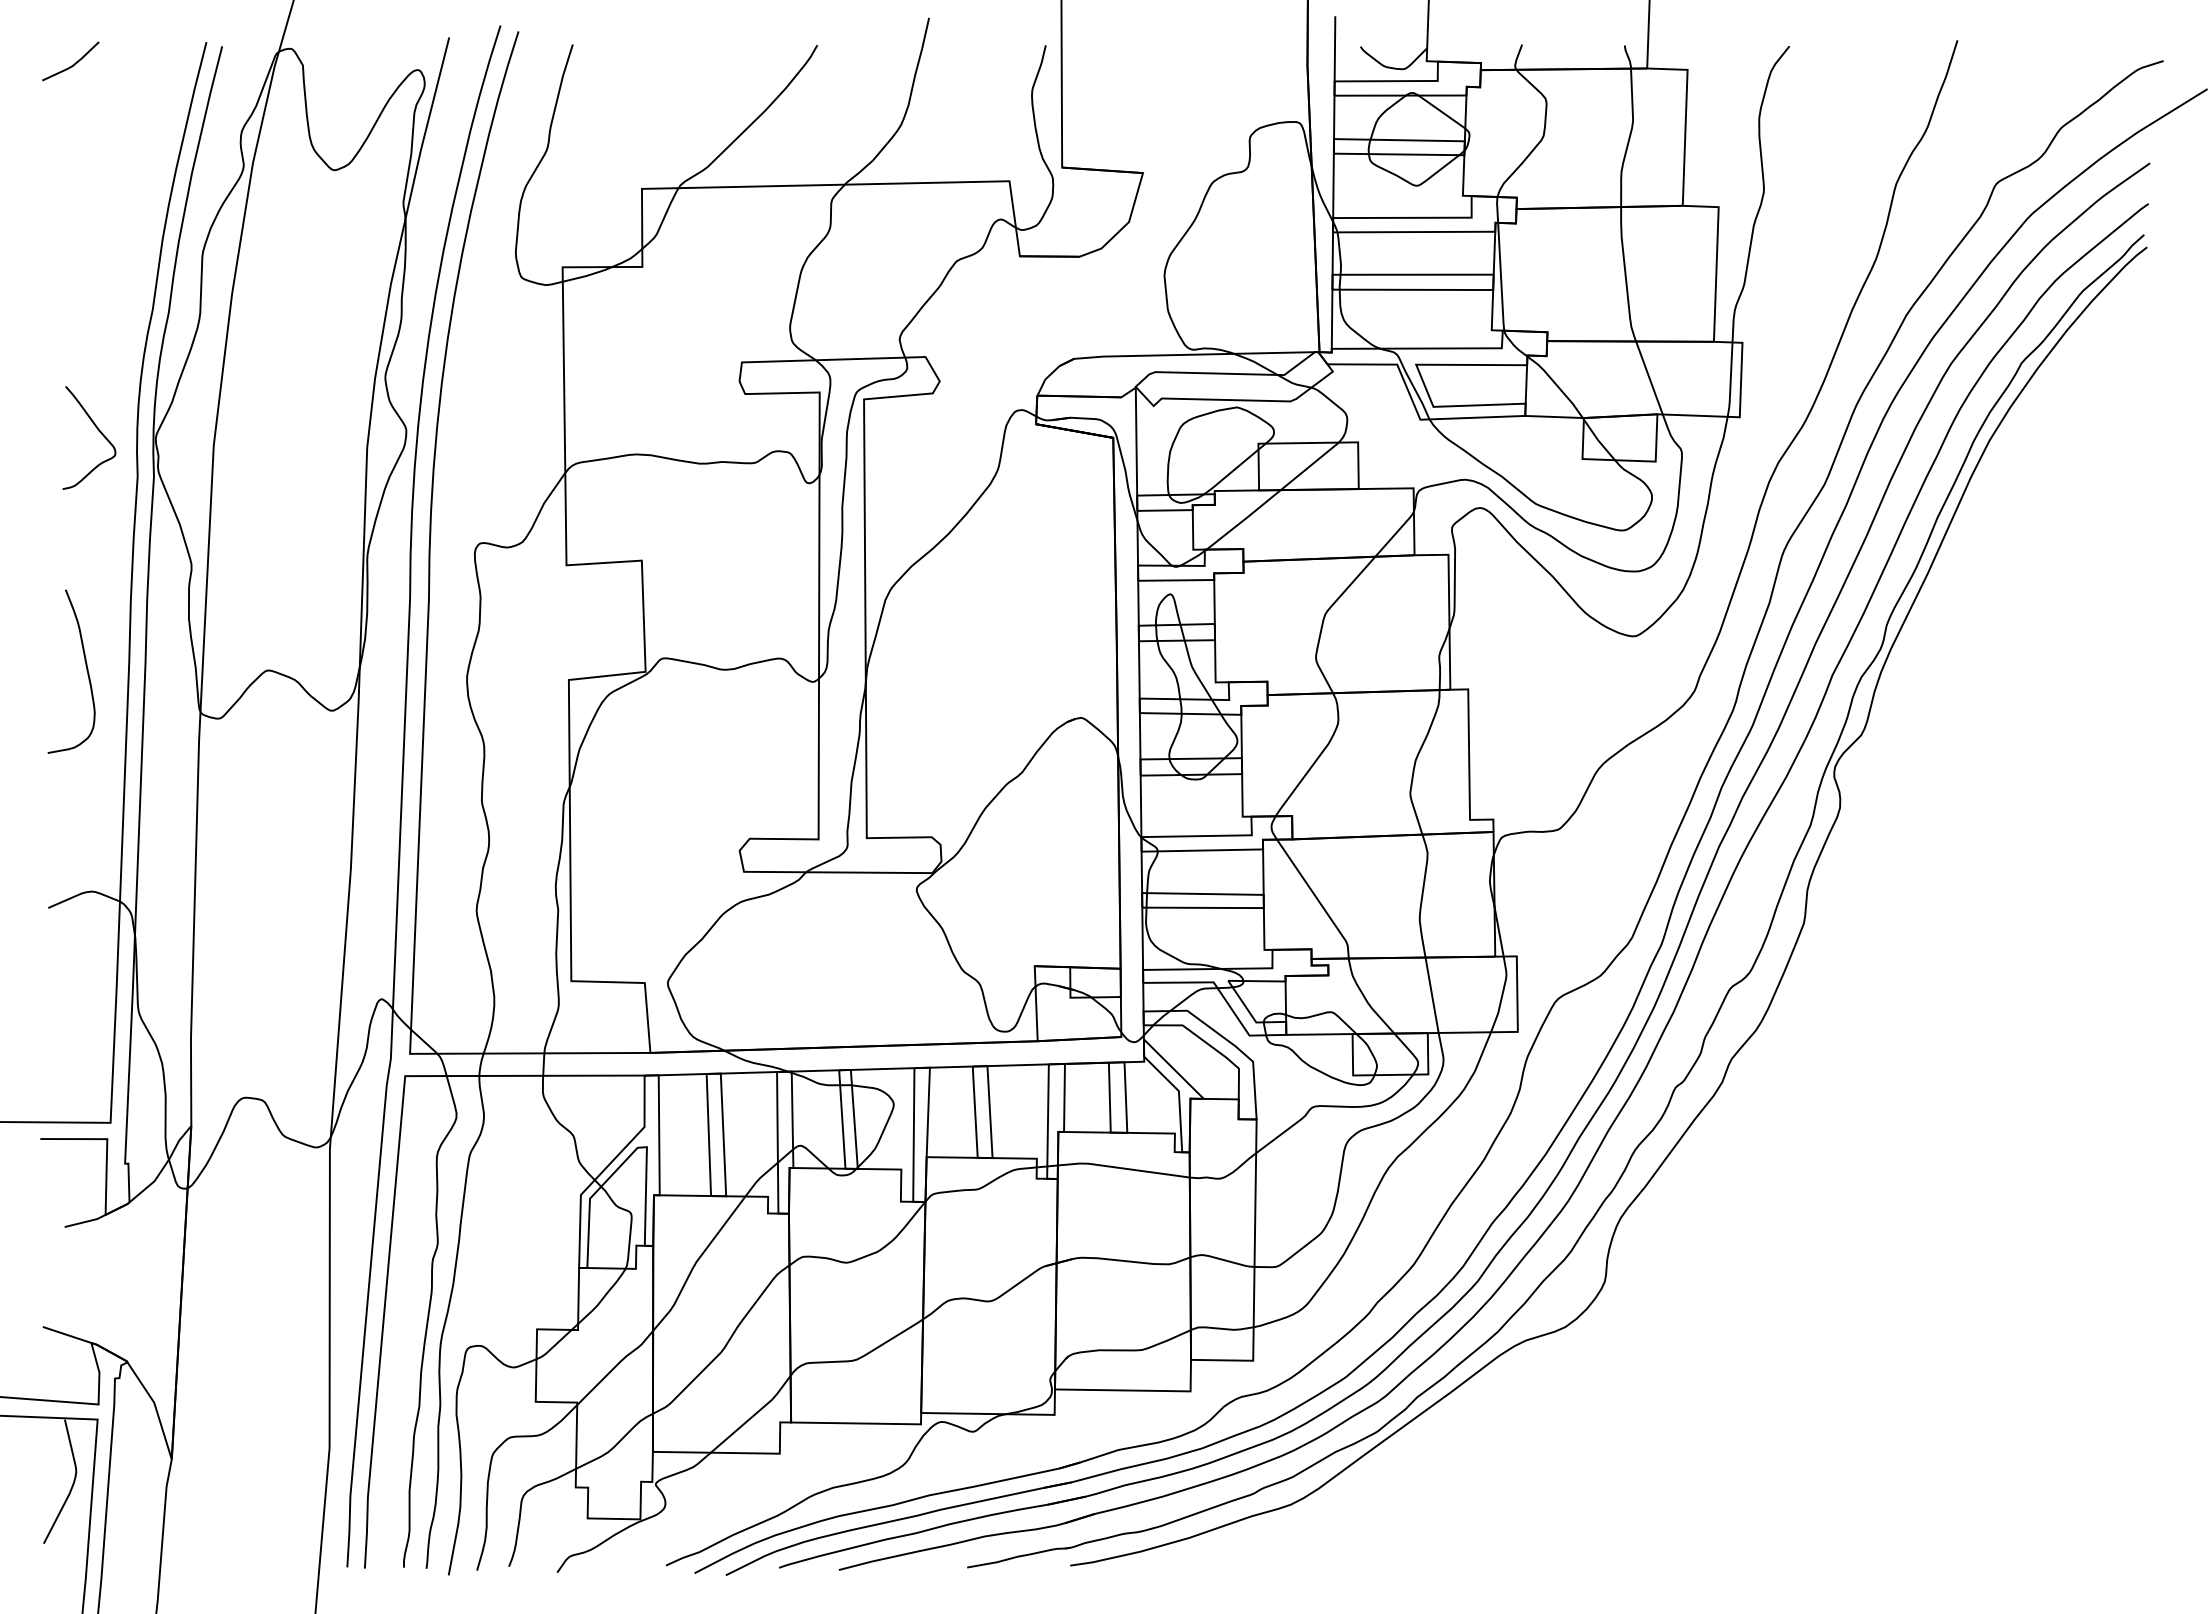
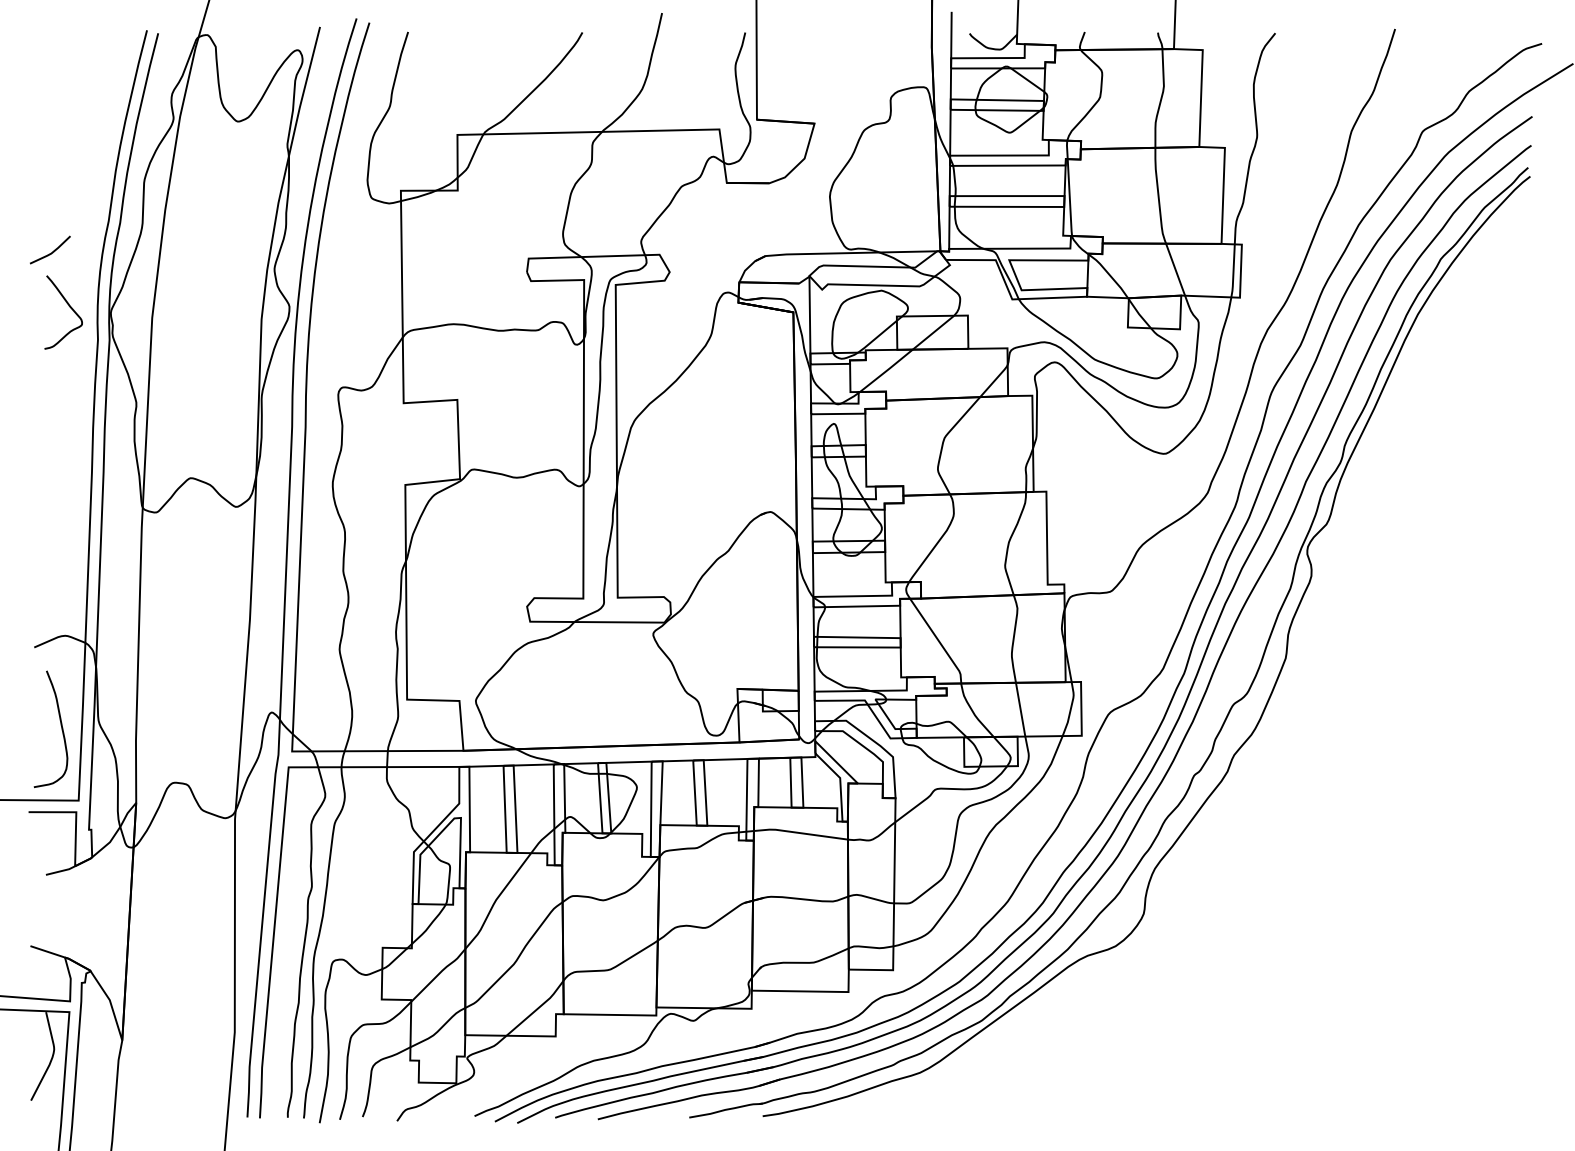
line: (72, 64) -> (51, 252), moved
curve: (85, 666) -> (60, 725), moved

